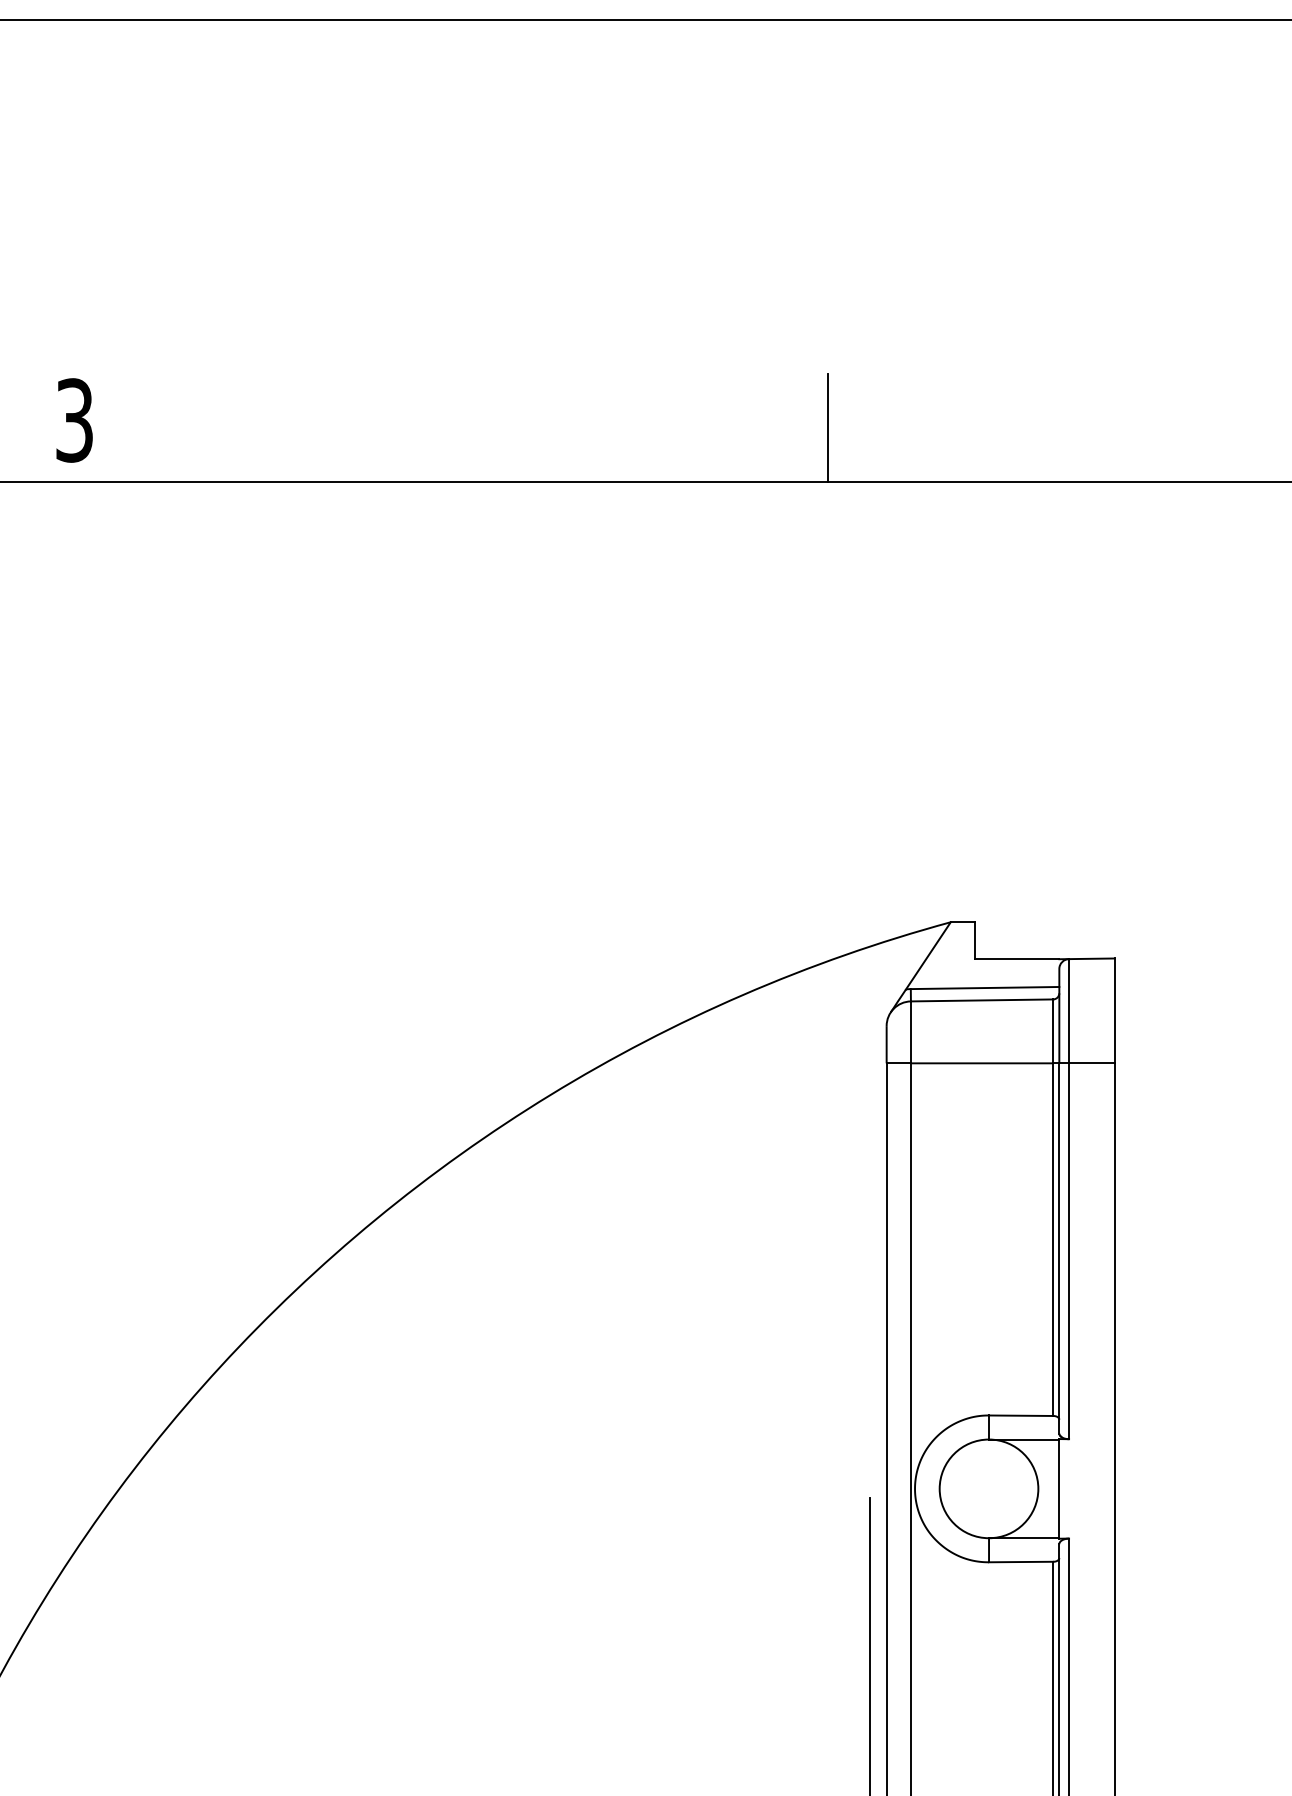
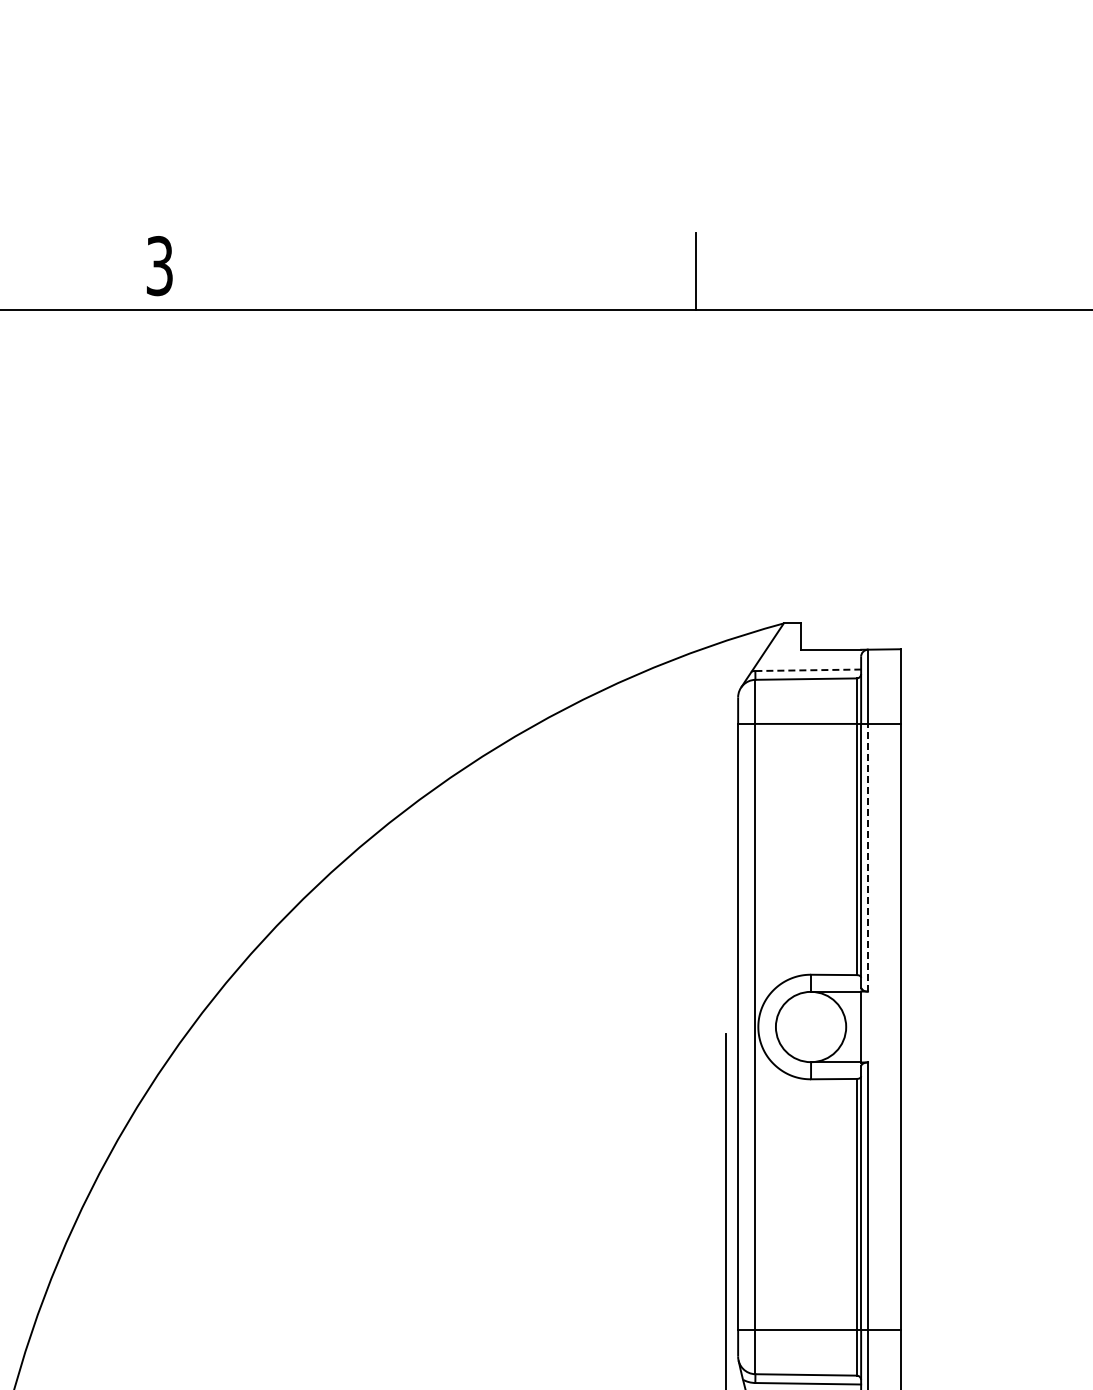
line: (985, 988) -> (808, 670), solid -> dashed
line: (1069, 1250) -> (868, 857), solid -> dashed

